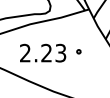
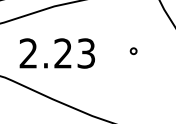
text: (43, 52) -> (58, 52), moved

